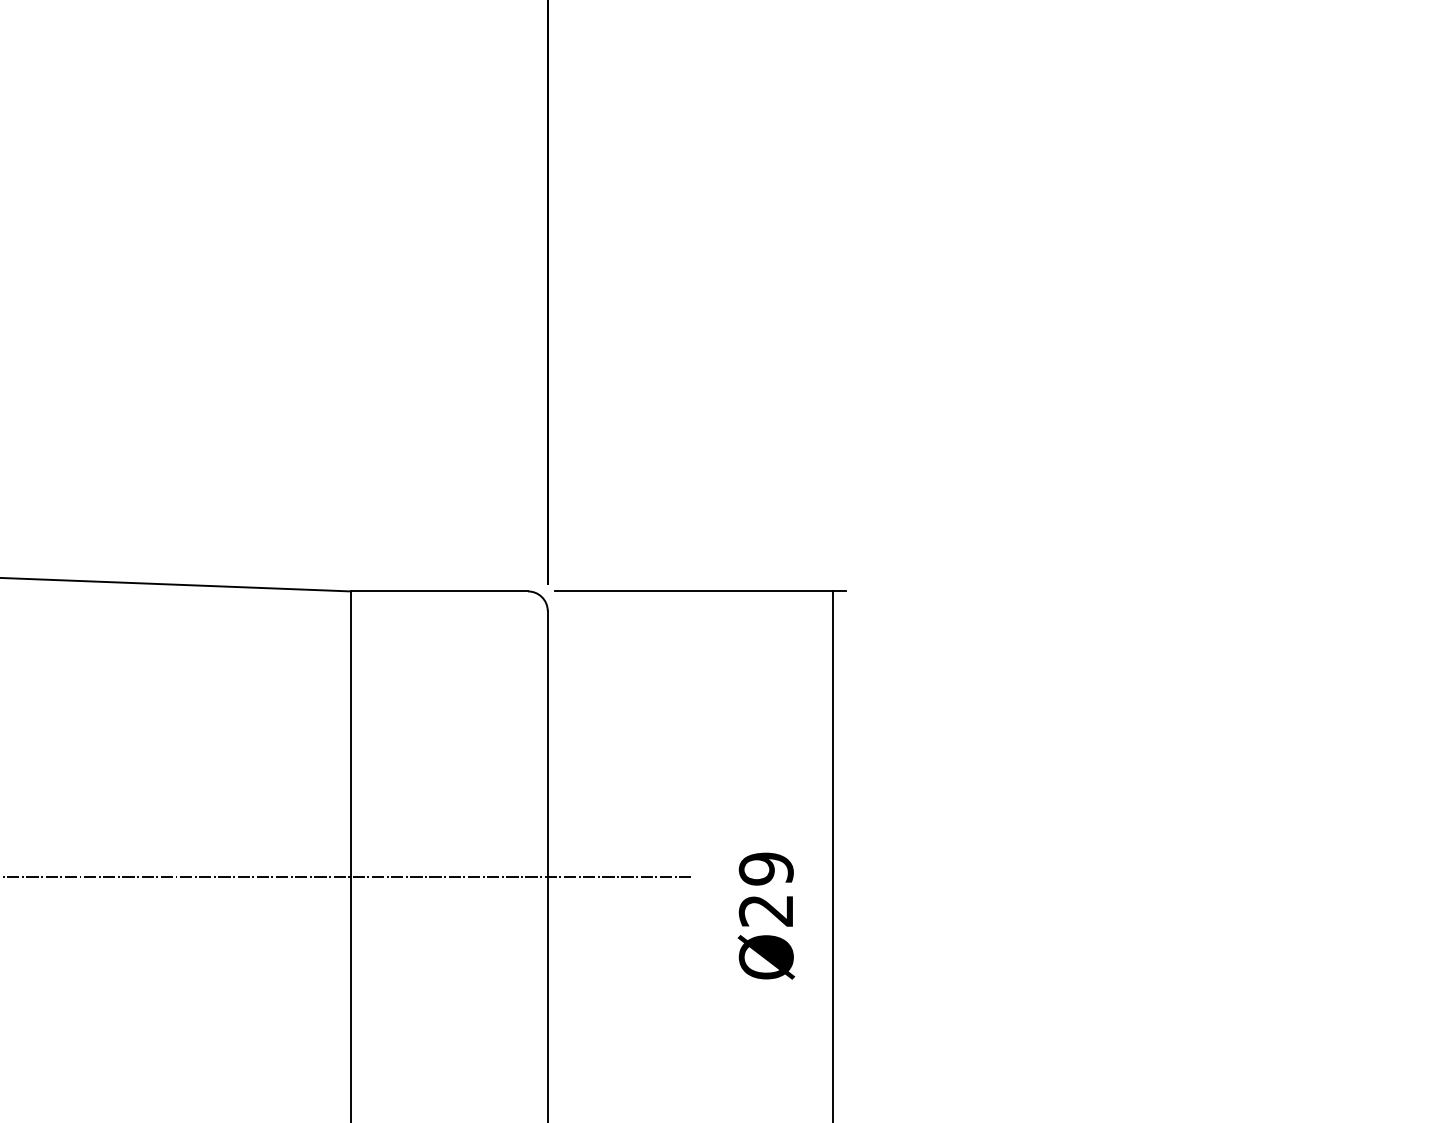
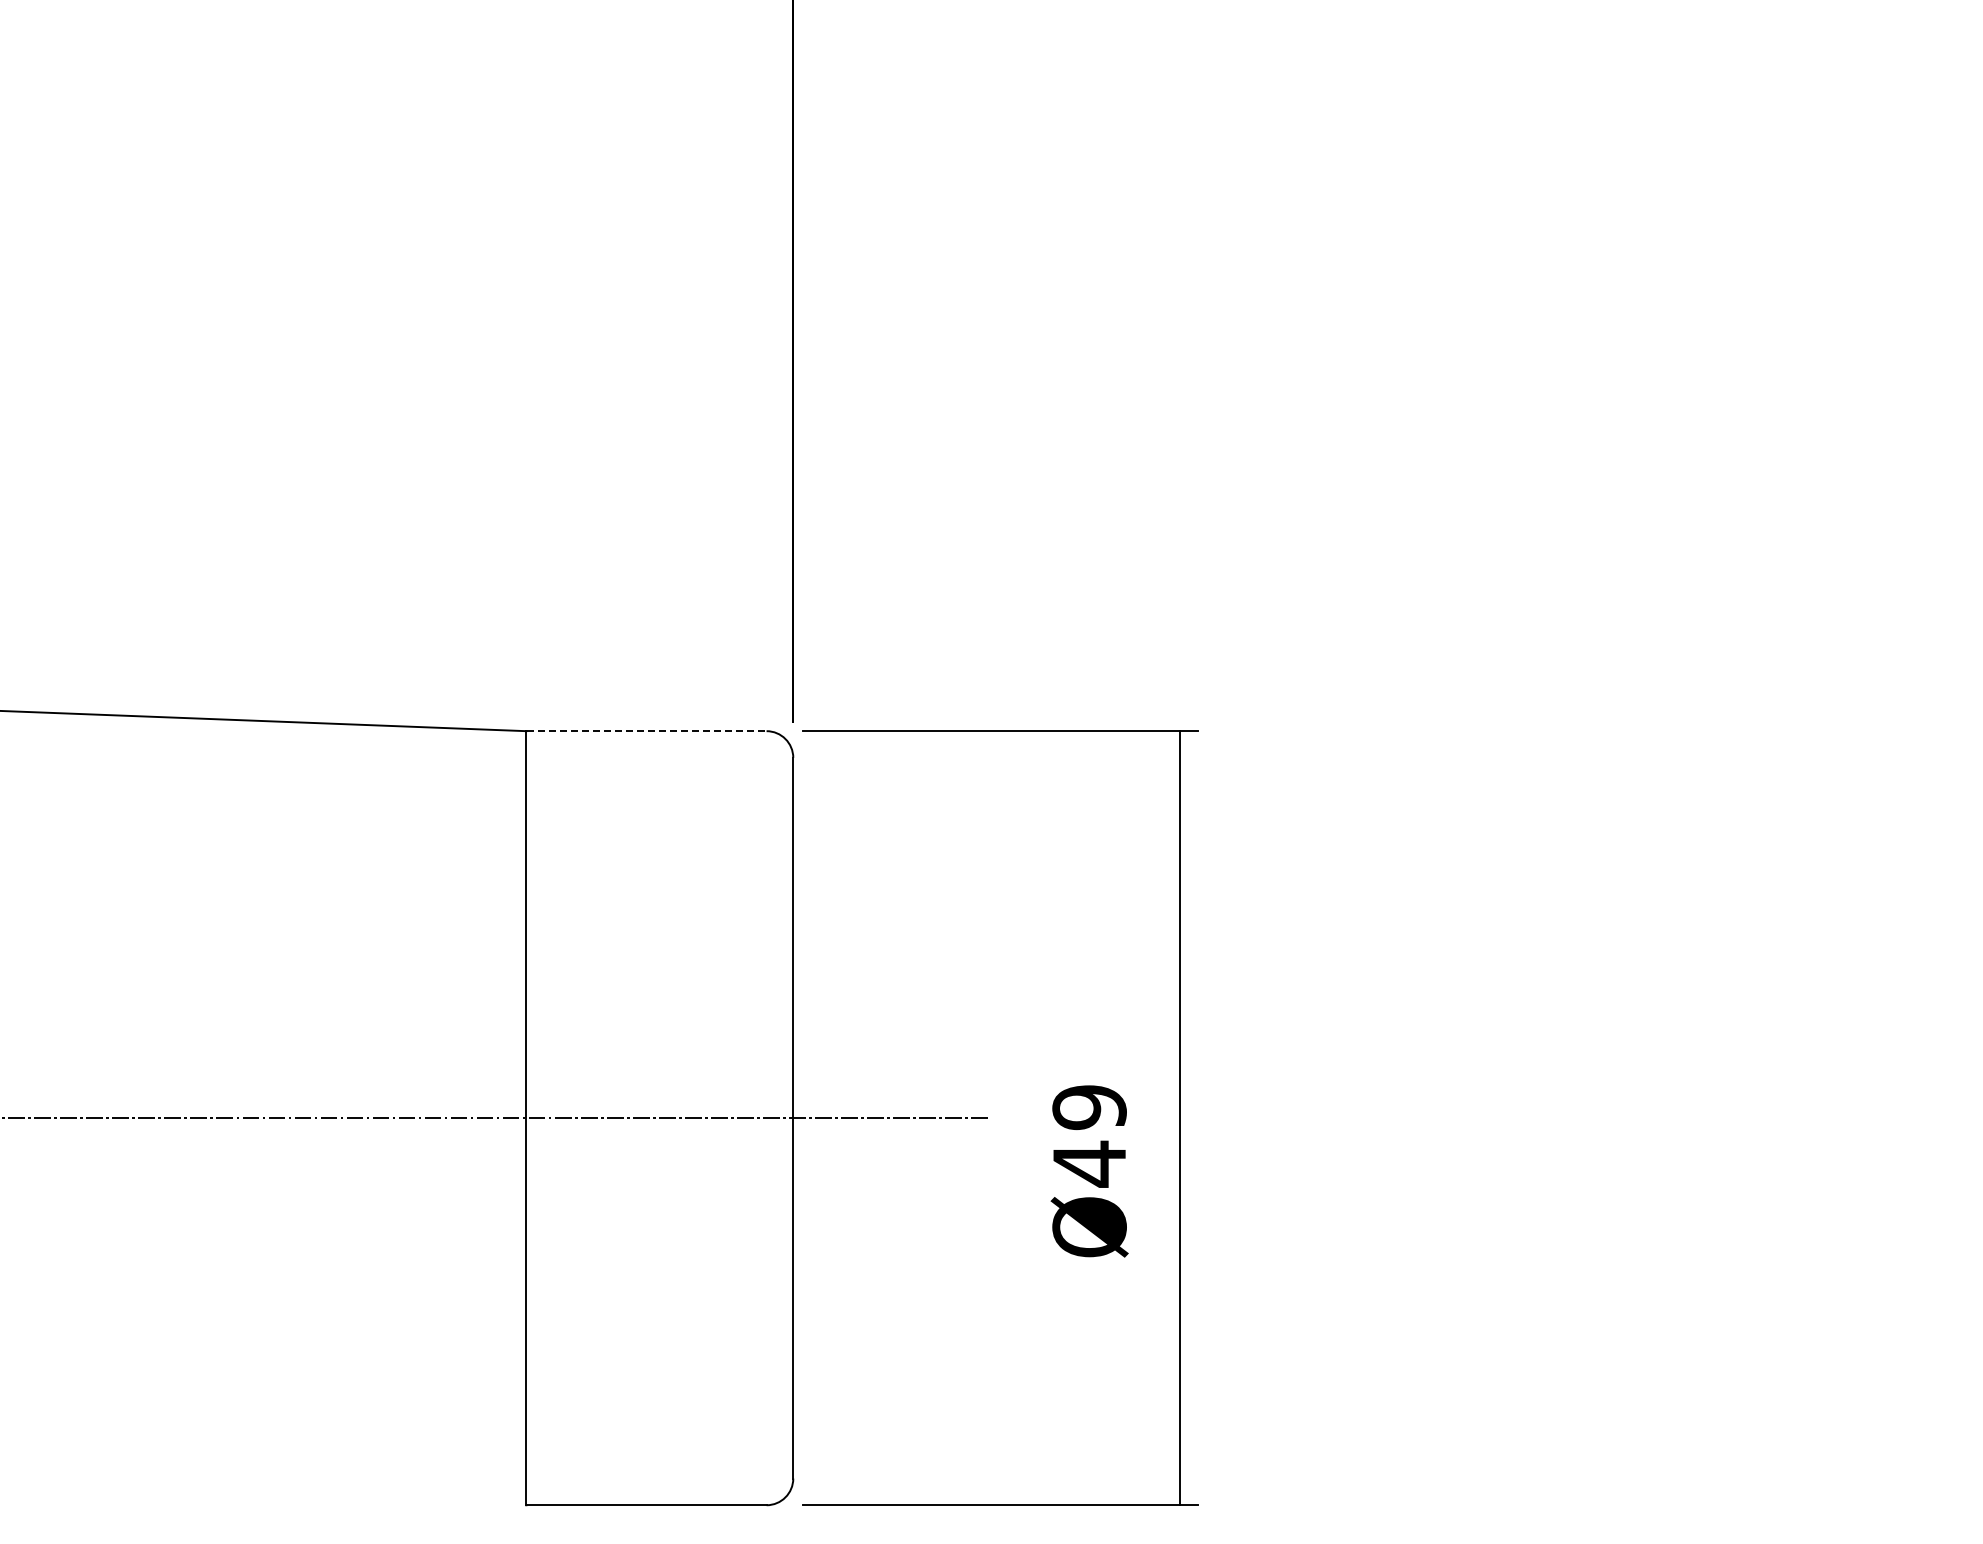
line: (439, 591) -> (646, 731), solid -> dashed
text: (765, 910) -> (1088, 1163), Ø29 -> Ø49

